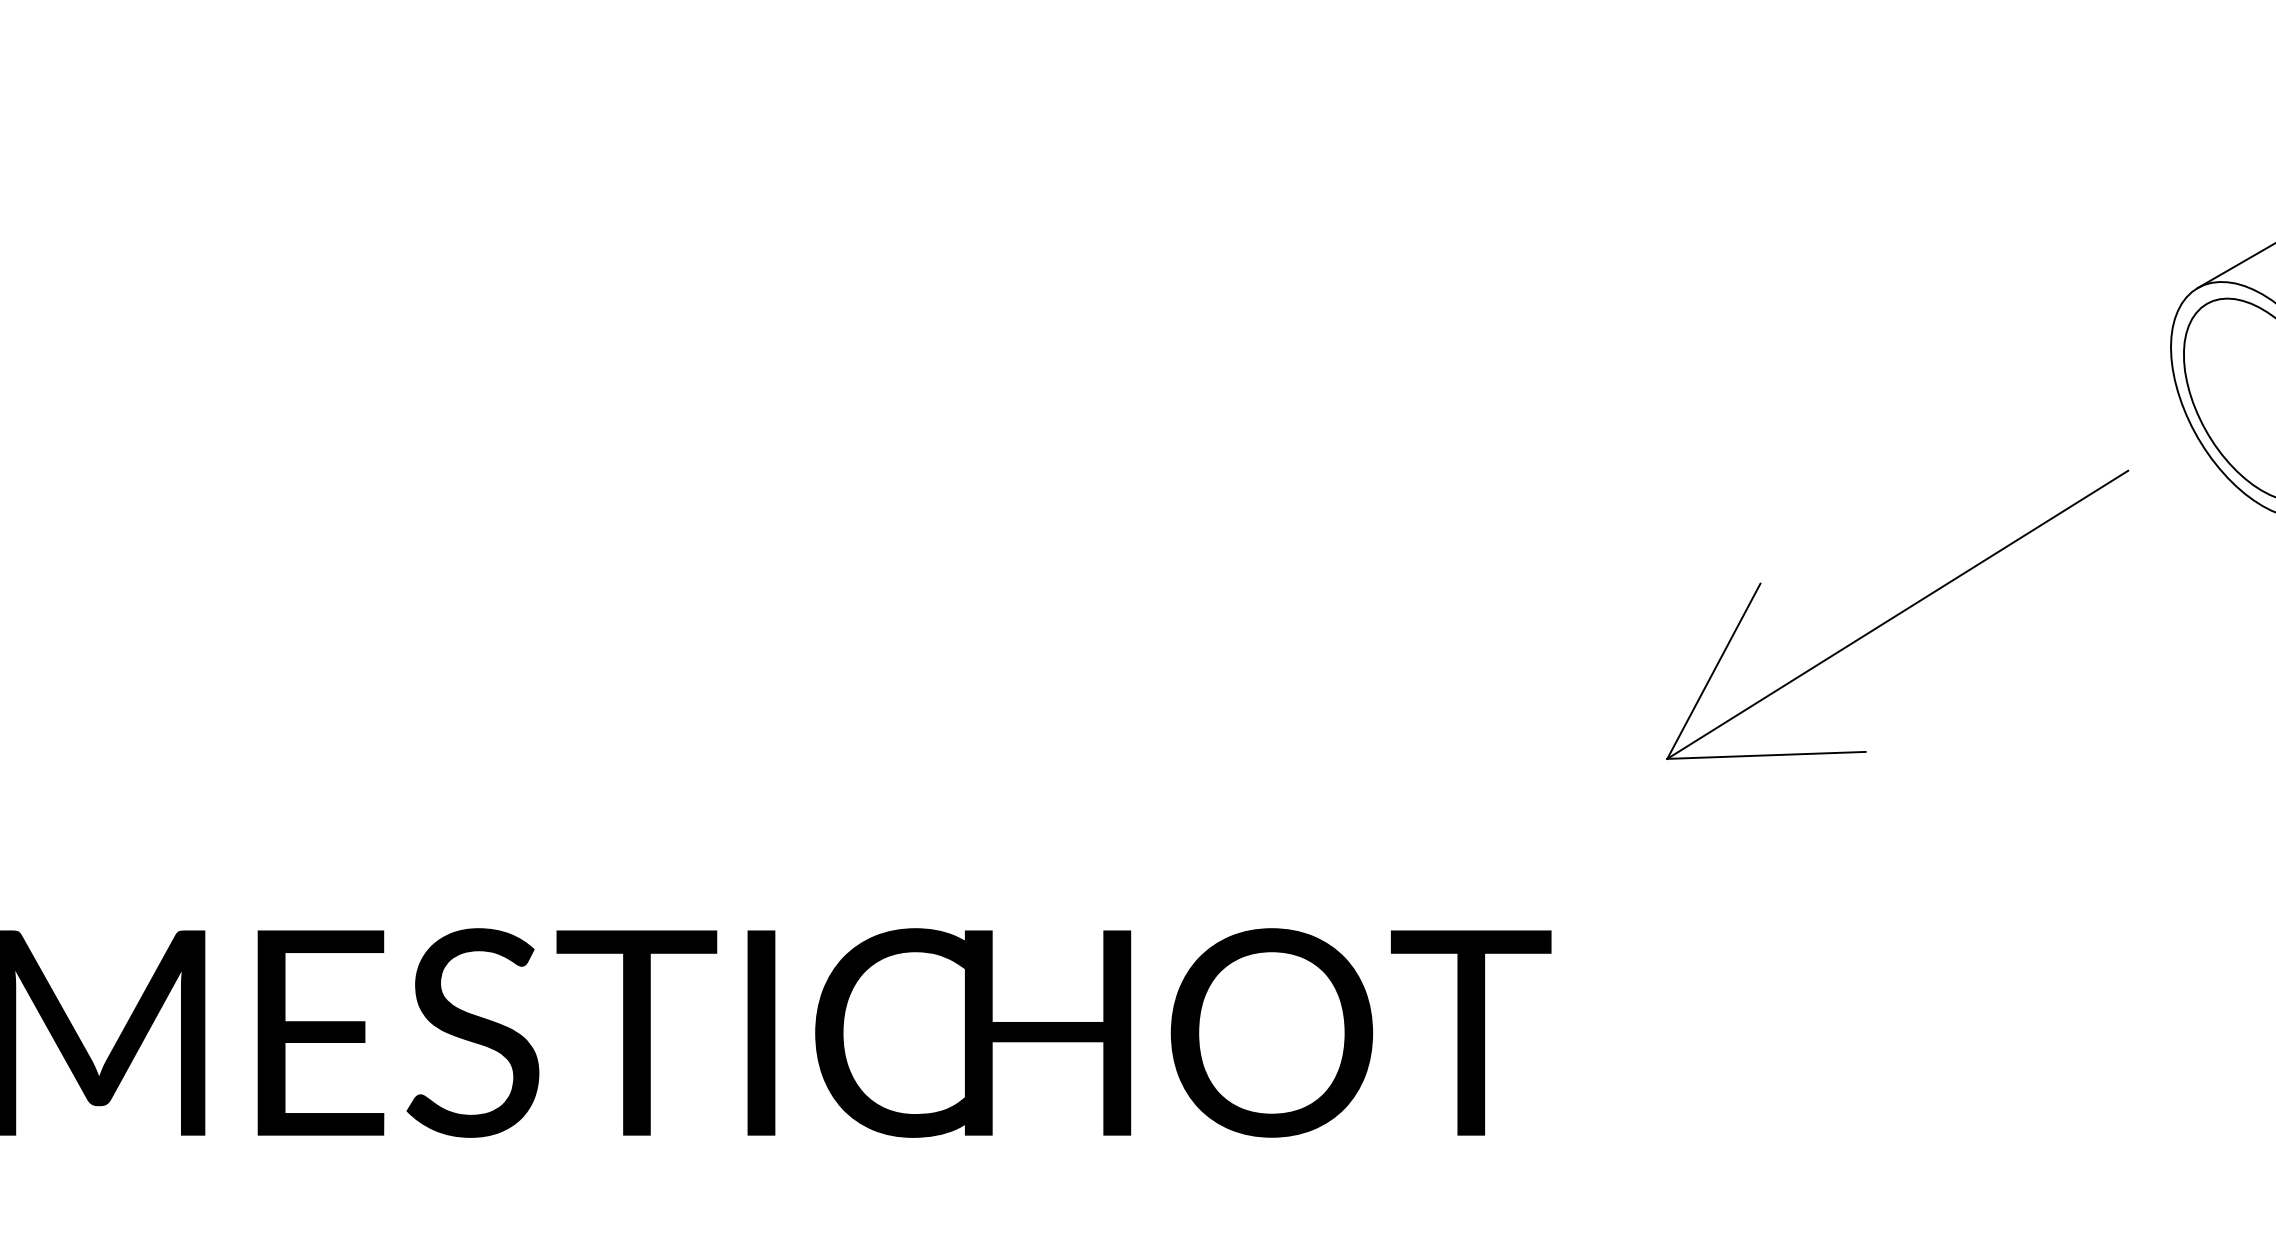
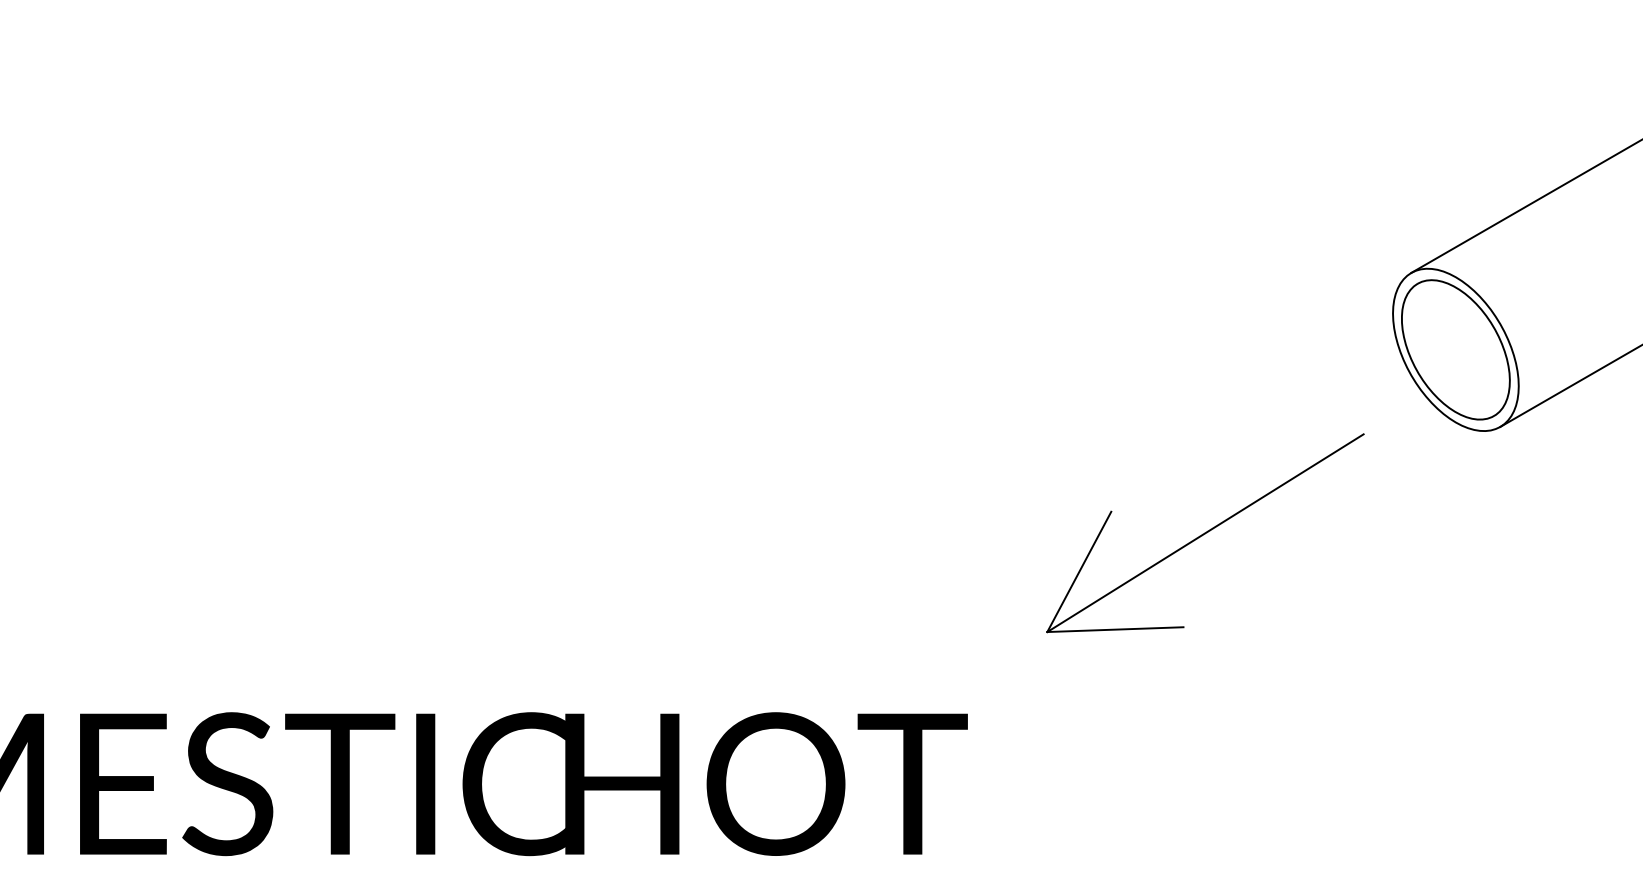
part: (1897, 615) -> (1205, 533), moved

